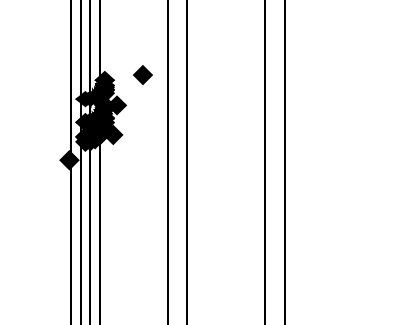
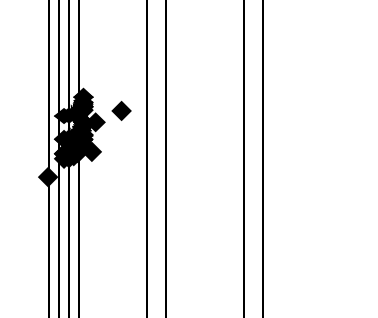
part: (142, 74) -> (121, 110), moved

